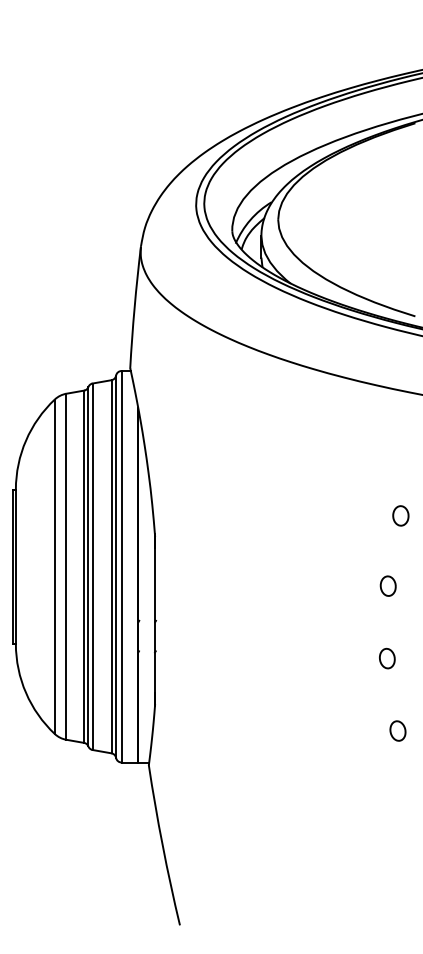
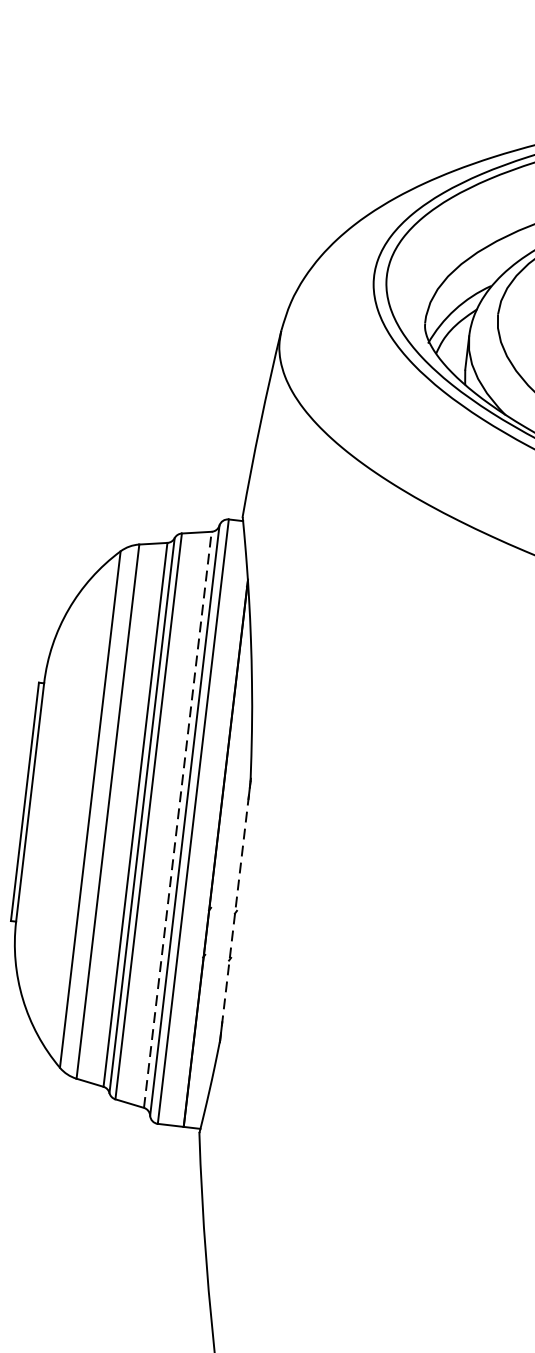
line: (111, 566) -> (177, 819), solid -> dashed
line: (155, 619) -> (236, 909), solid -> dashed

